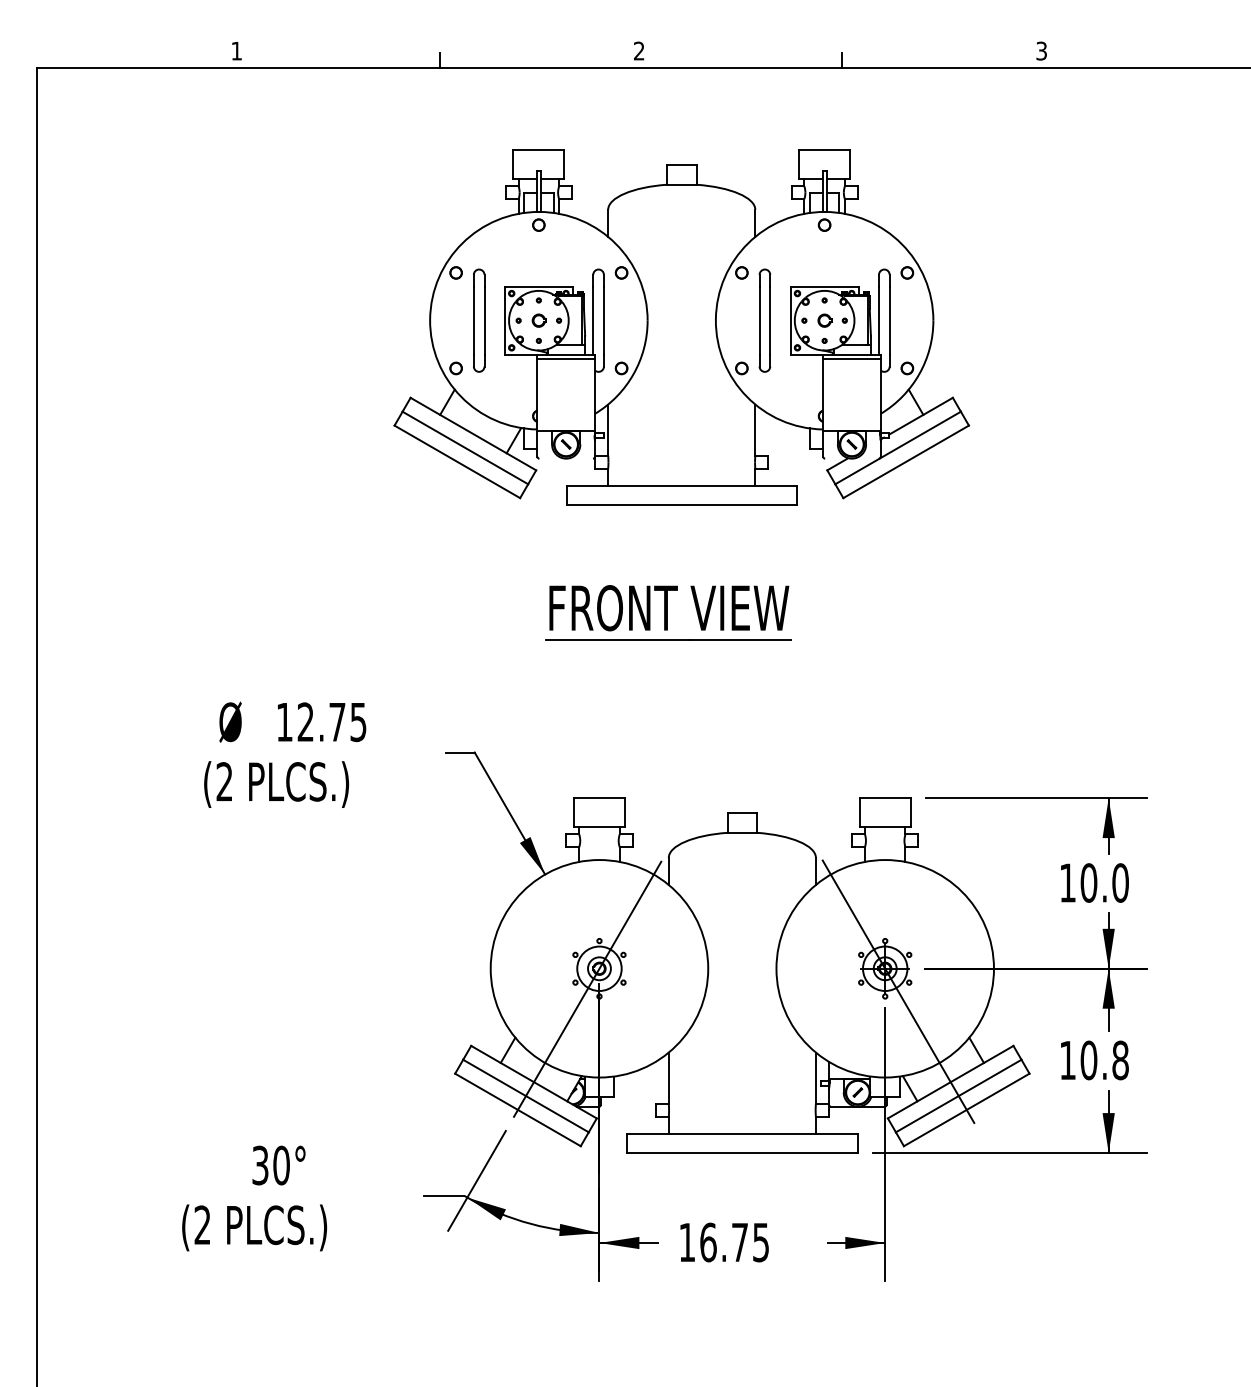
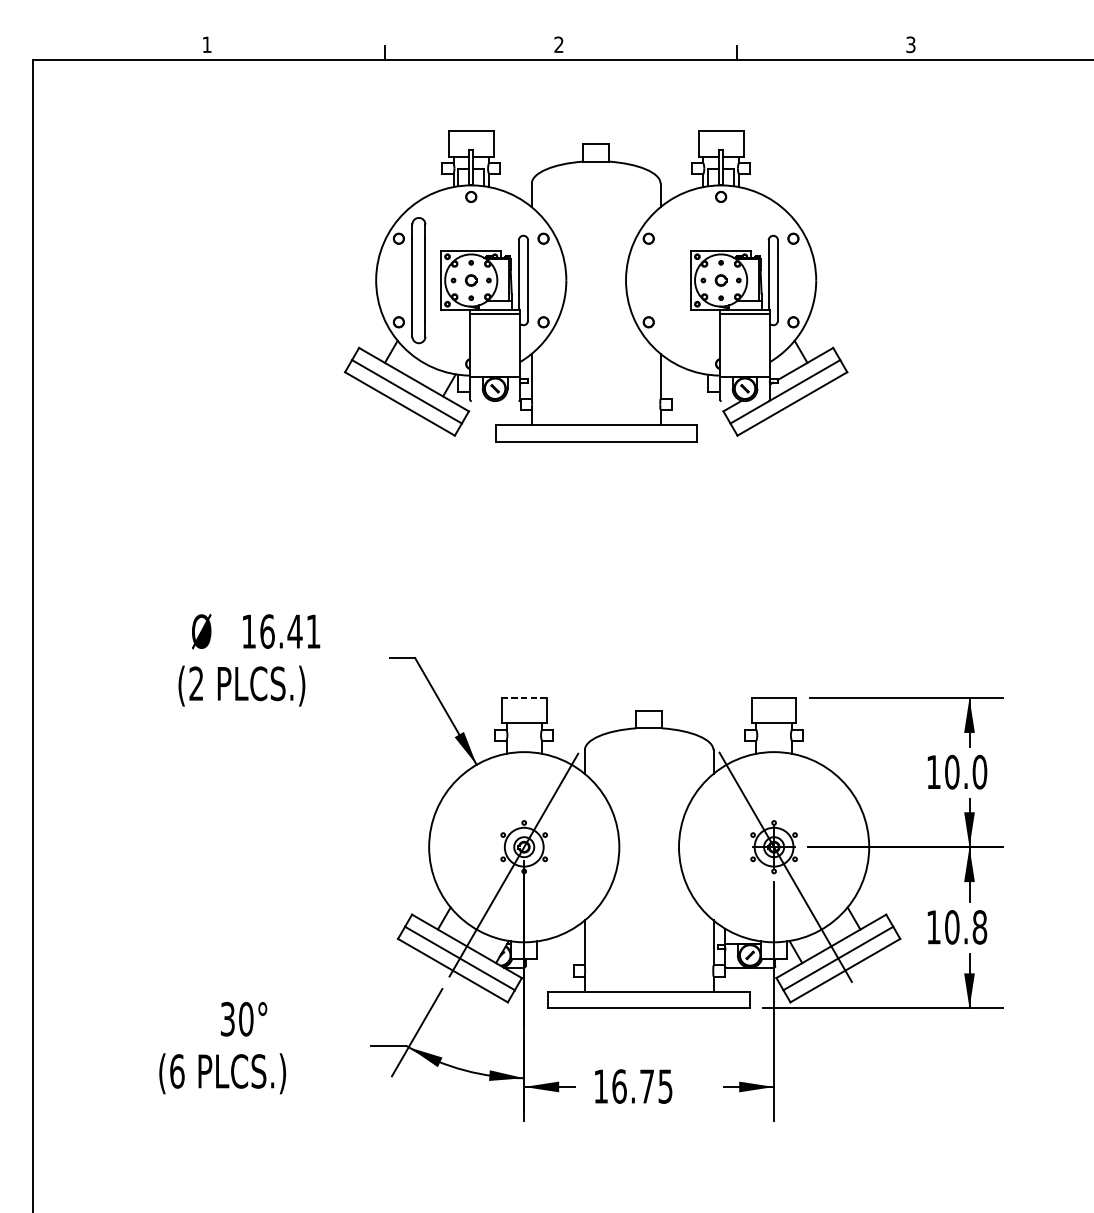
part: (479, 320) -> (419, 280), size x1.4
part: (764, 320) -> (668, 280), removed
part: (668, 612) -> (584, 535), removed
text: (331, 722) -> (289, 631), 12.75 -> 16.41
line: (599, 798) -> (524, 698), solid -> dashed
text: (202, 1225) -> (177, 1071), (2 -> (6

